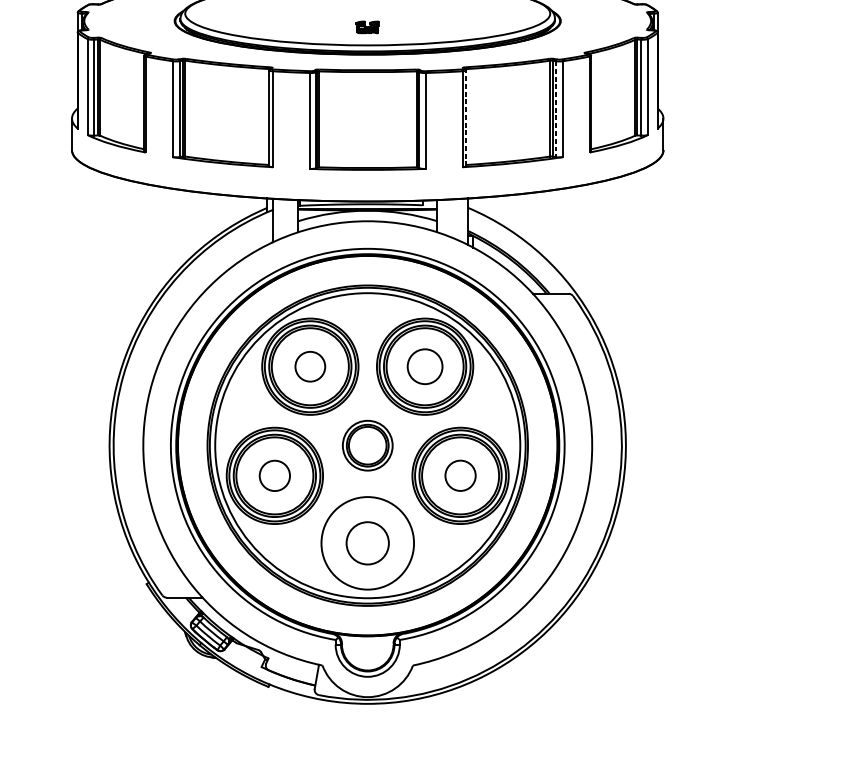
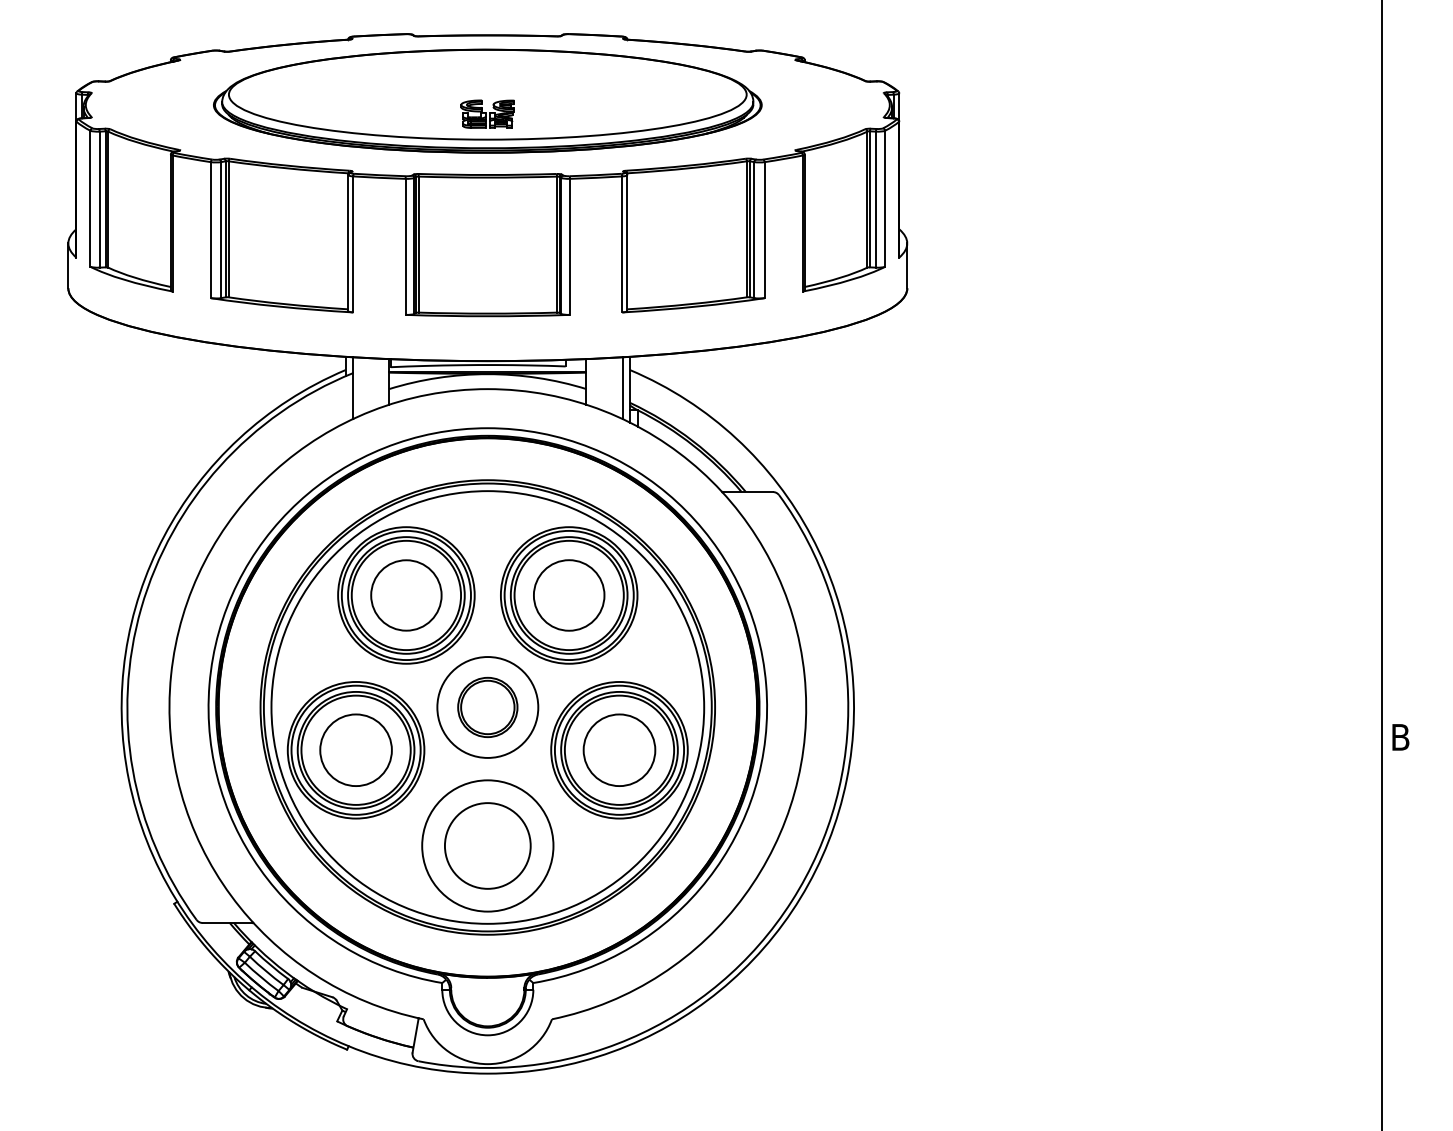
part: (367, 26) -> (487, 113), size x1.67
line: (555, 109) -> (754, 230), dashed -> solid
line: (466, 117) -> (627, 242), dashed -> solid
line: (462, 220) -> (622, 388), added
circle: (310, 366) -> (406, 595), size x1.67
circle: (424, 366) -> (568, 595), size x1.43
circle: (367, 445) -> (487, 707), size x1.43
circle: (460, 475) -> (619, 749), size x1.67
circle: (274, 476) -> (355, 750), size x1.67
circle: (367, 543) -> (487, 845), size x1.43

